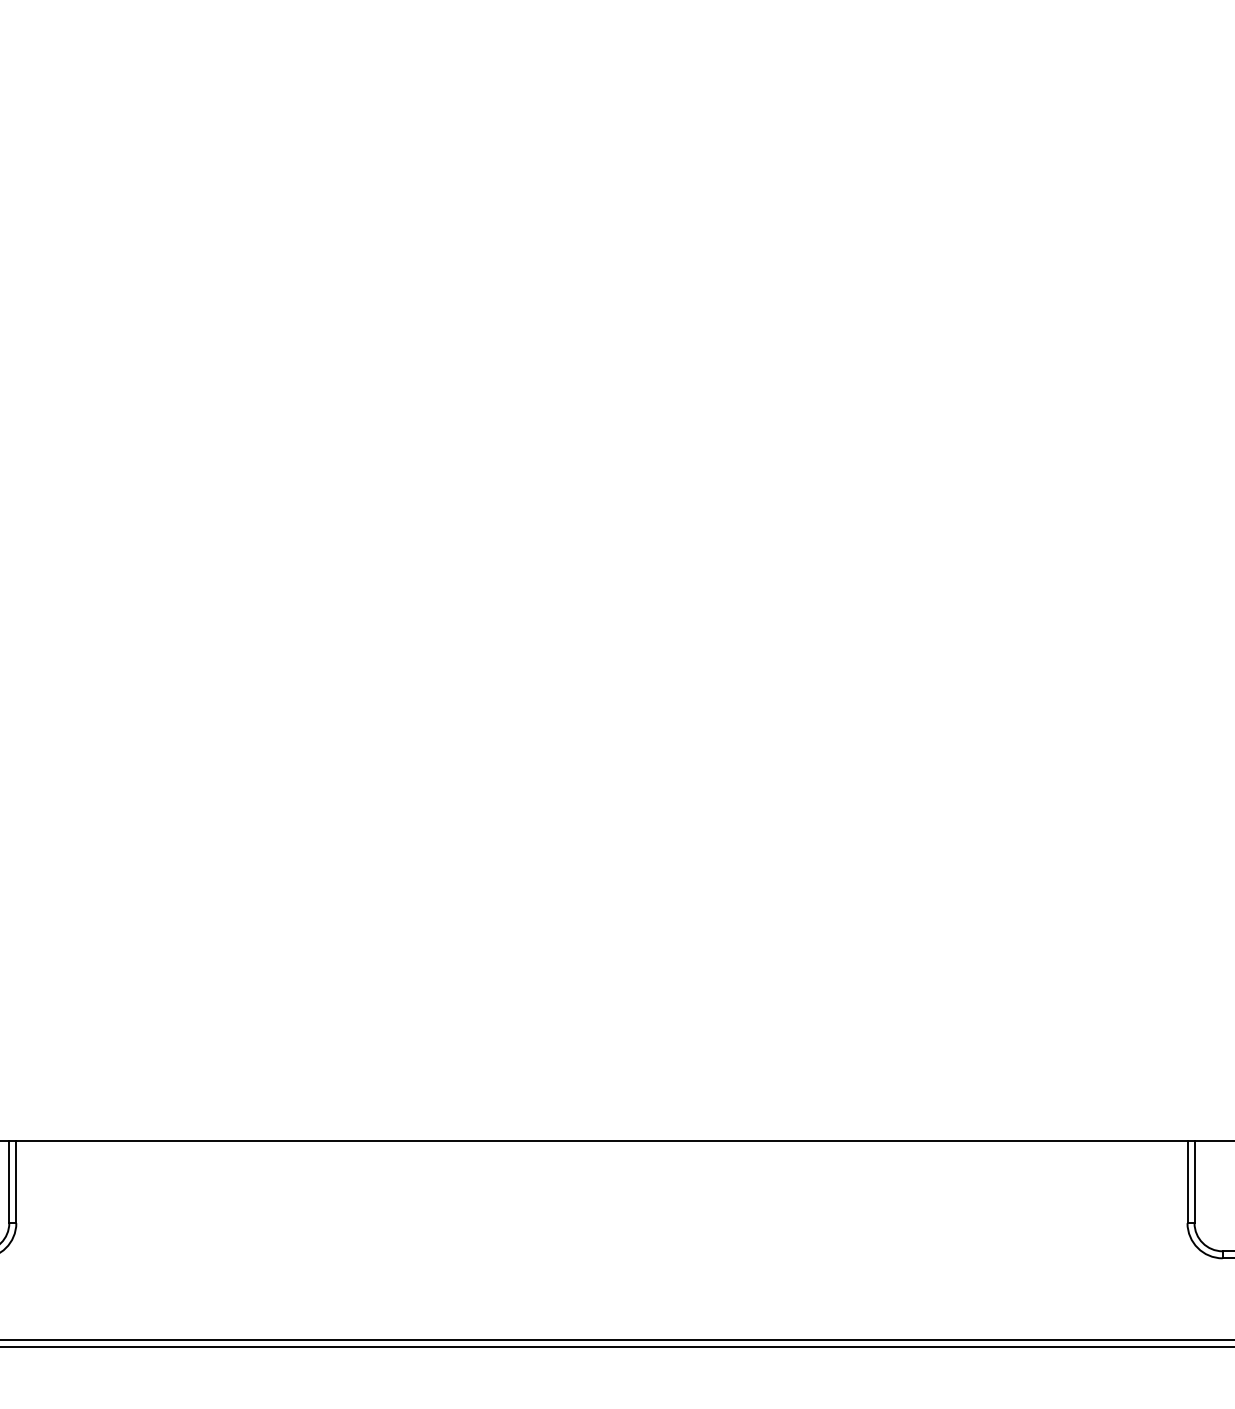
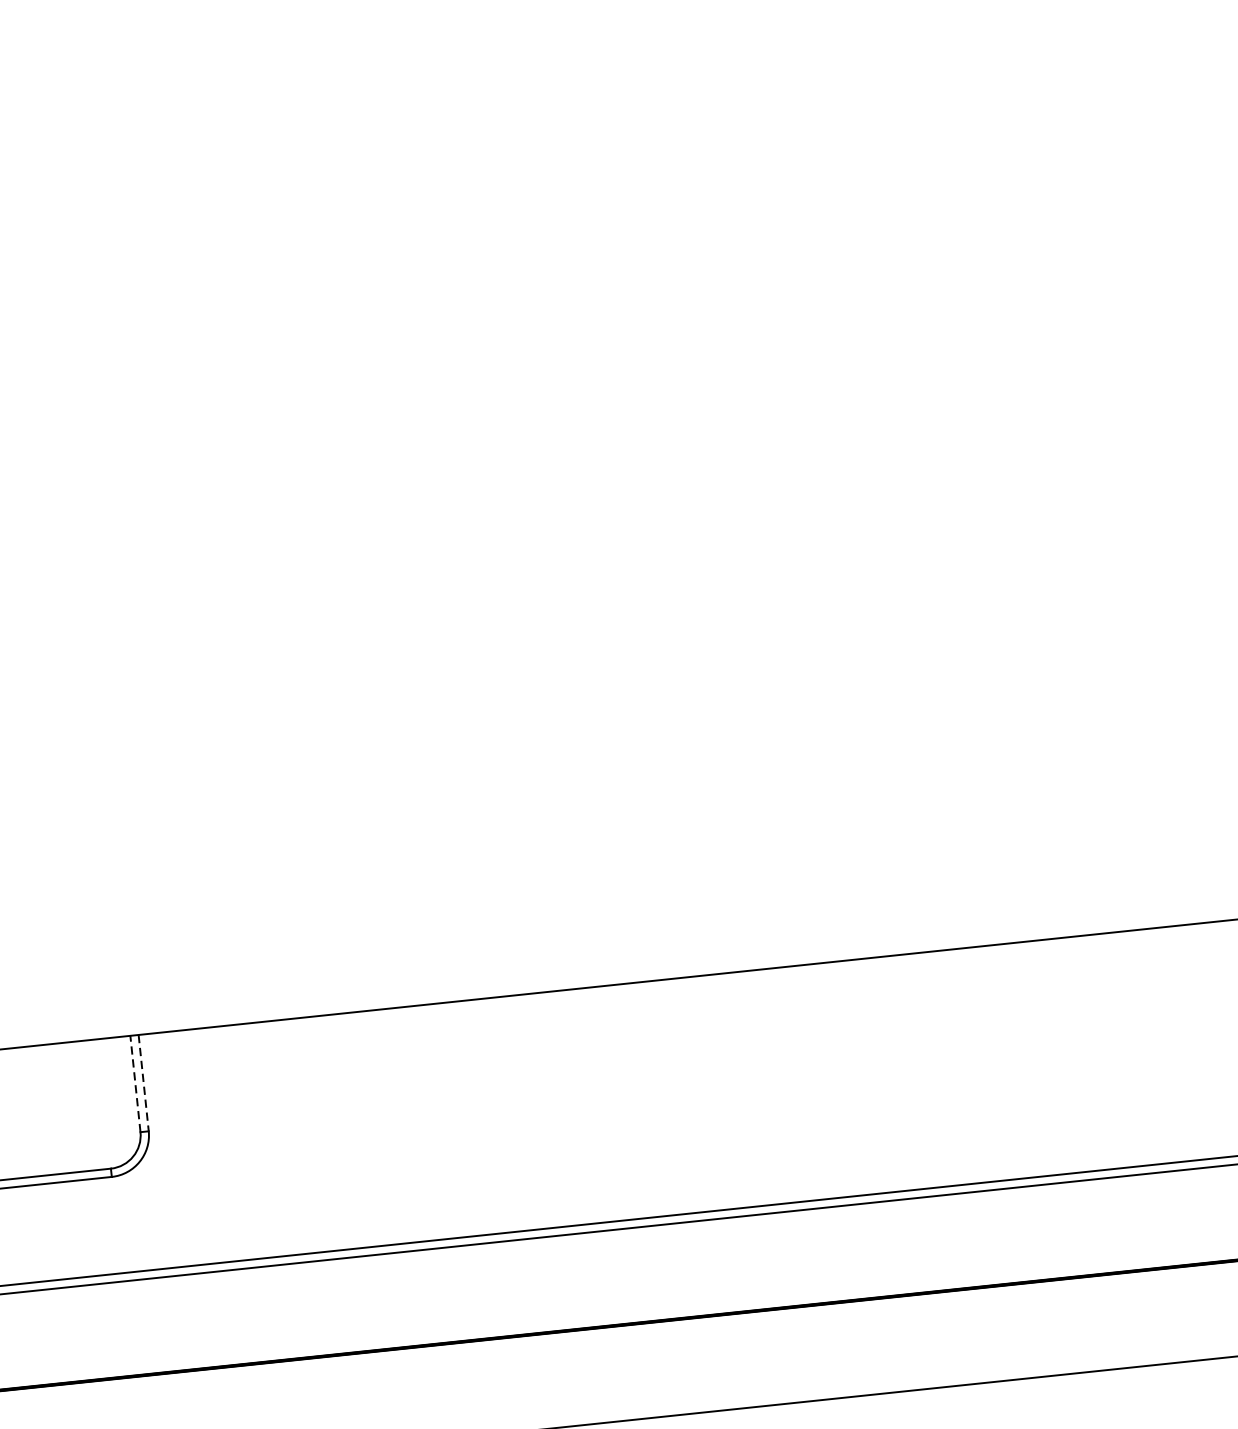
line: (9, 1182) -> (135, 1084), solid -> dashed
line: (16, 1182) -> (143, 1083), solid -> dashed

